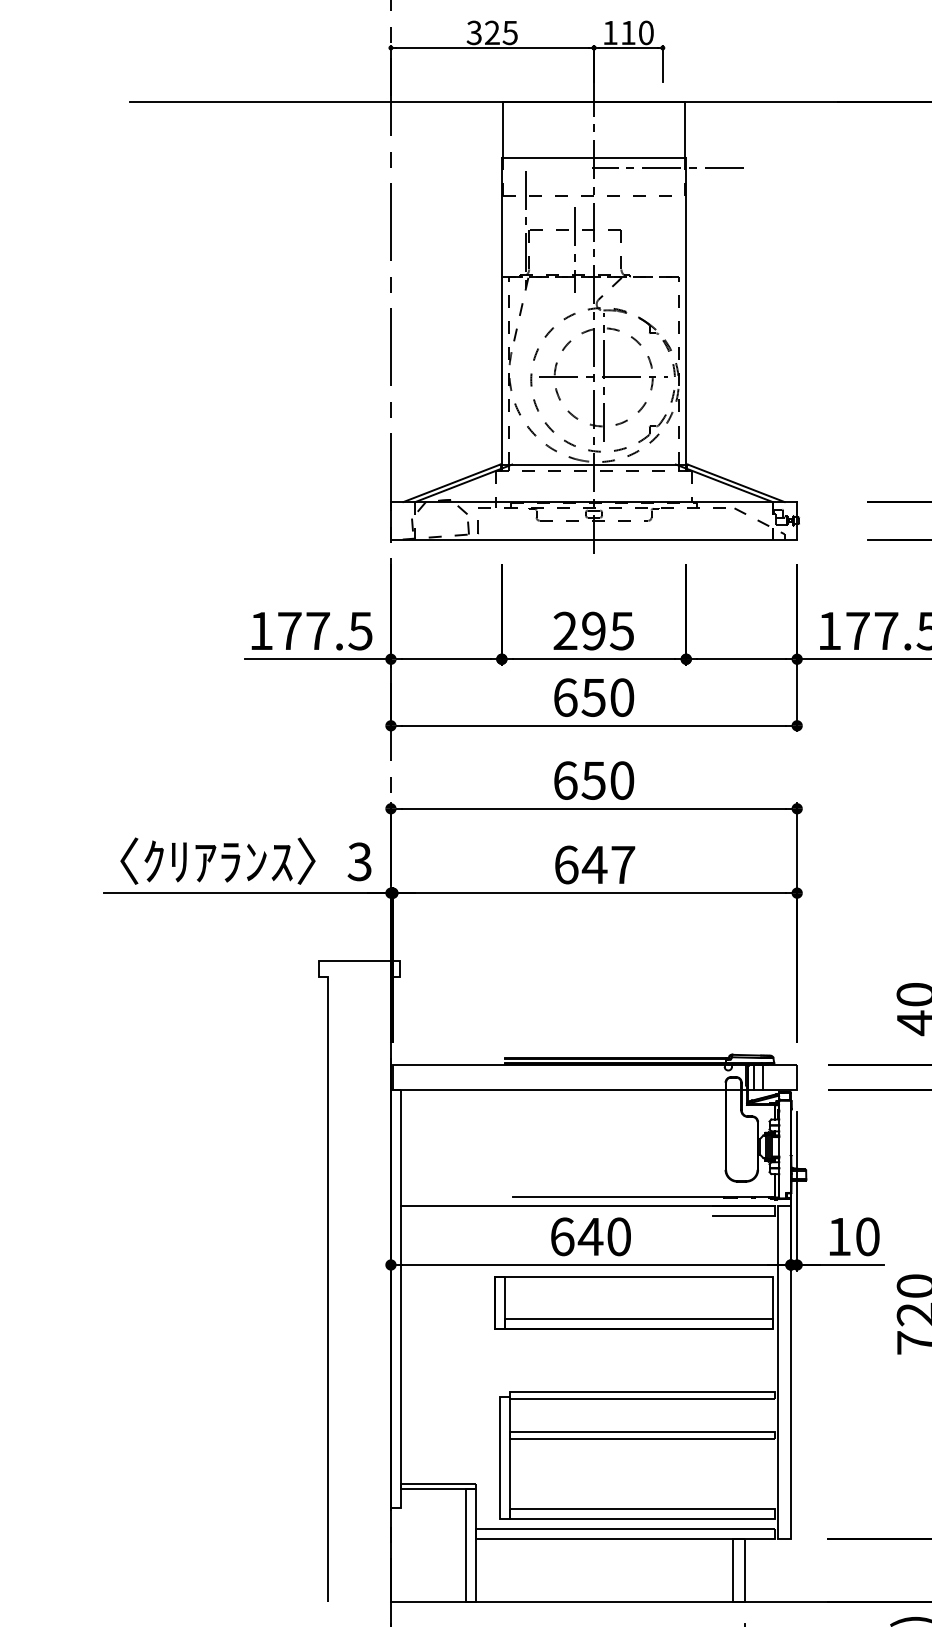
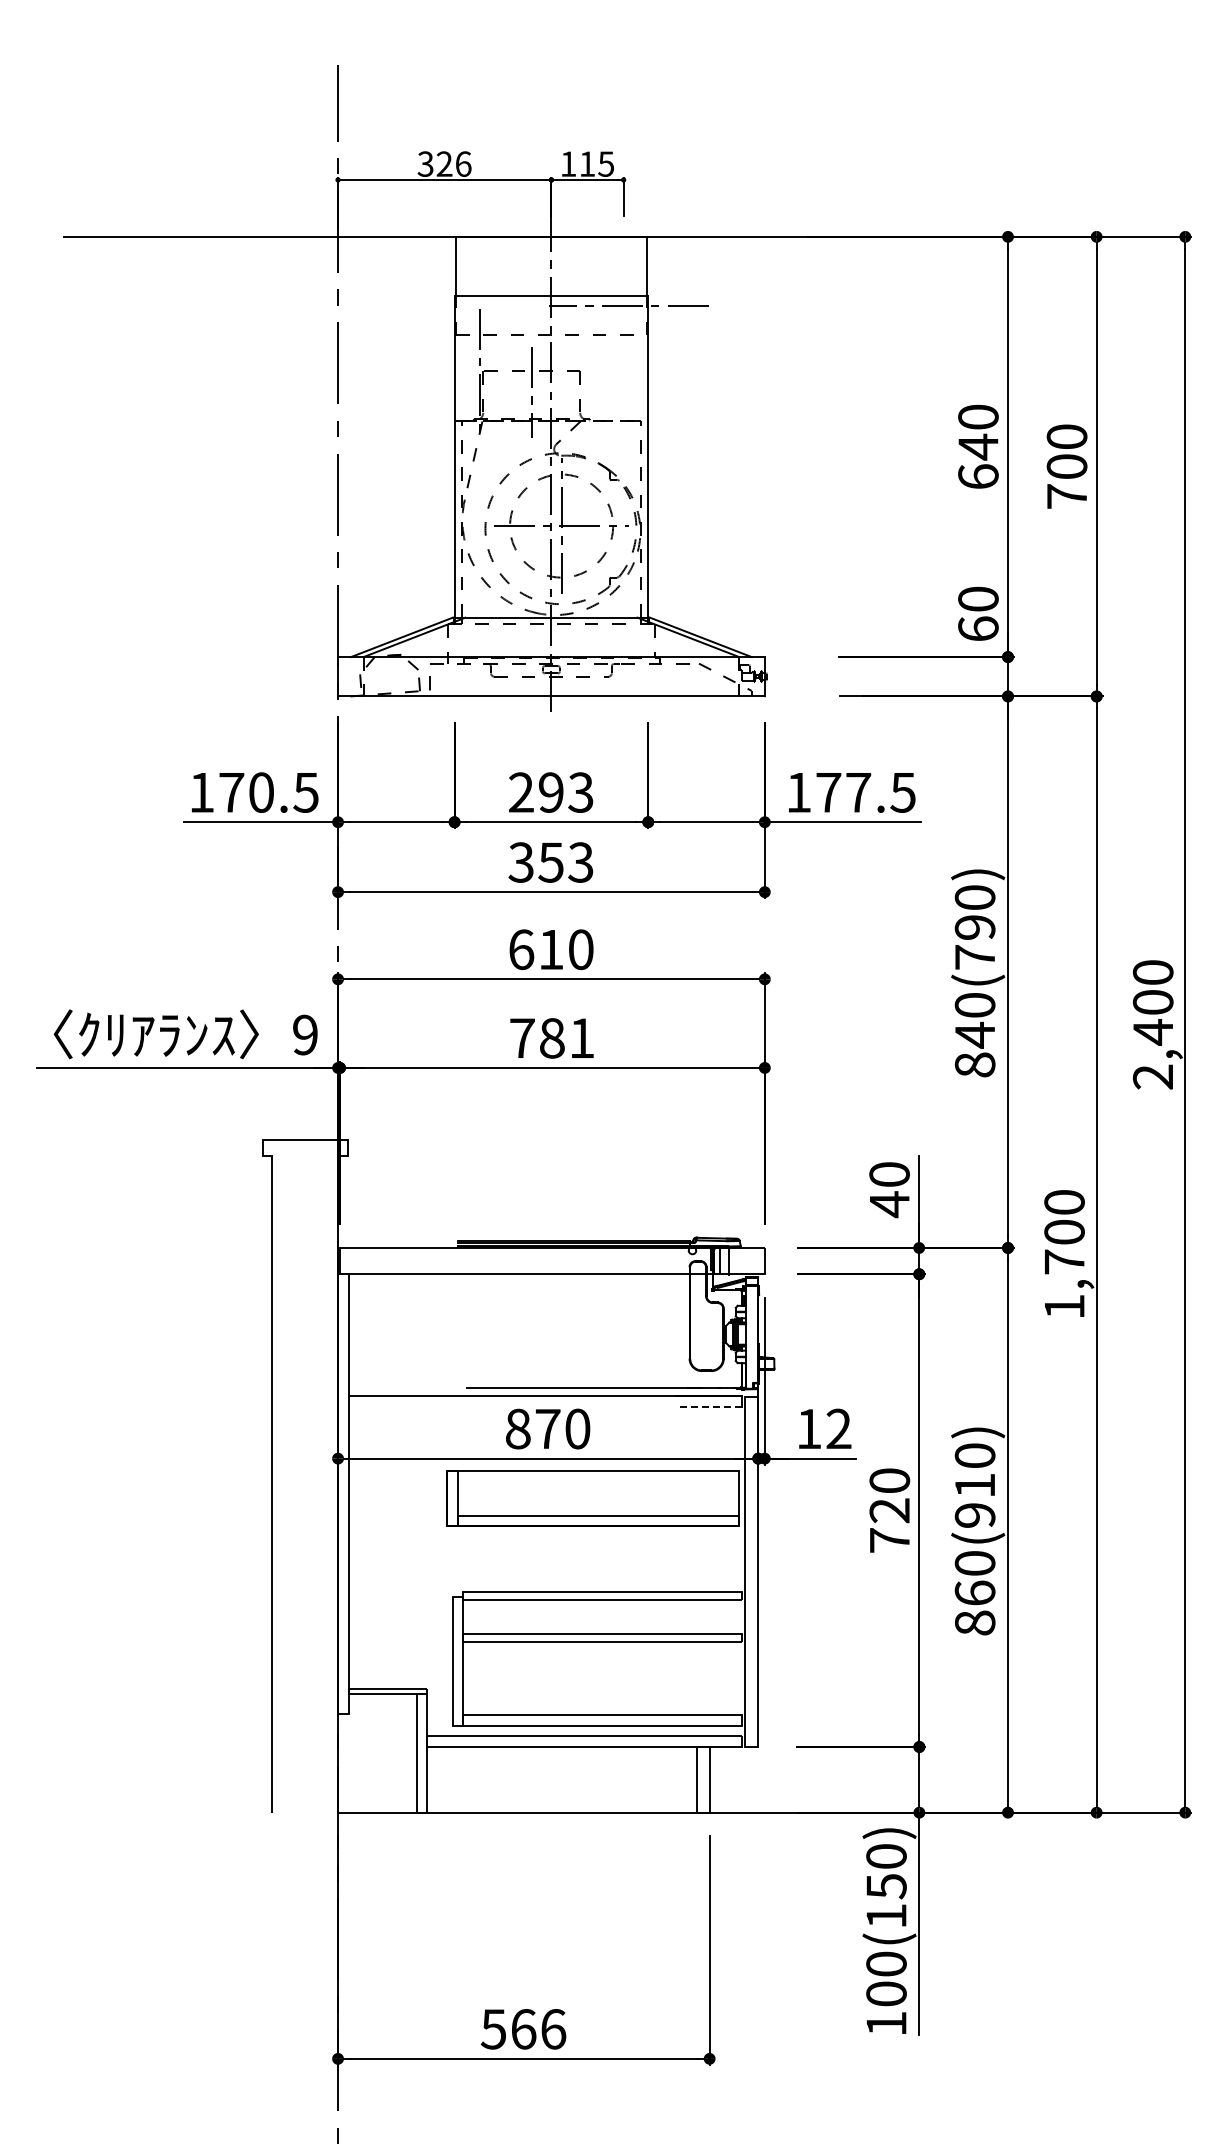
text: (510, 32) -> (463, 163), 325 -> 326
text: (646, 32) -> (606, 163), 110 -> 115
text: (318, 630) -> (261, 792), 177.5 -> 170.5
text: (621, 630) -> (580, 792), 295 -> 293
text: (593, 697) -> (550, 862), 650 -> 353
text: (593, 781) -> (550, 950), 650 -> 610
text: (359, 861) -> (304, 1034), 3 -> 9
text: (595, 865) -> (552, 1038), 647 -> 781
line: (744, 1215) -> (709, 1406), solid -> dashed
text: (576, 1236) -> (533, 1428), 640 -> 870
text: (867, 1236) -> (838, 1428), 10 -> 12

